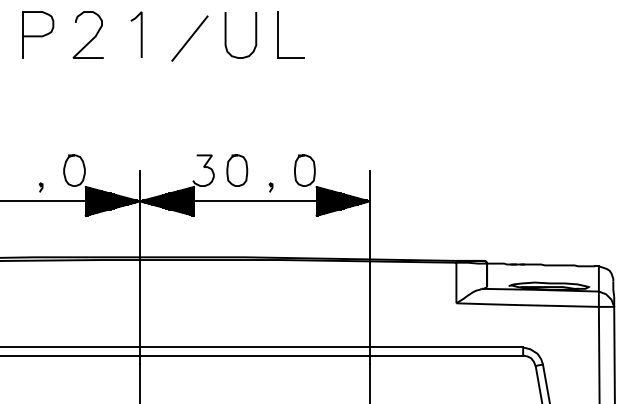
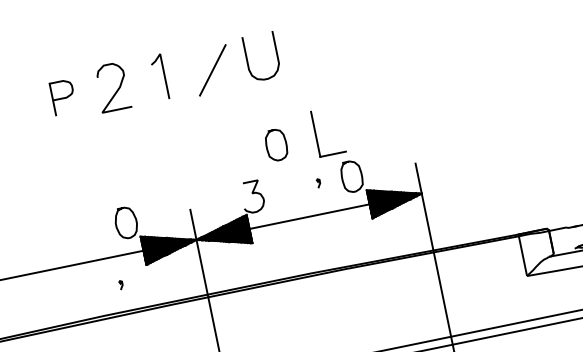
part: (38, 34) -> (63, 96), size x0.7
part: (278, 34) -> (316, 133), moved
part: (237, 170) -> (276, 144), moved
curve: (40, 187) -> (120, 285), moved
curve: (270, 187) -> (318, 183), moved

